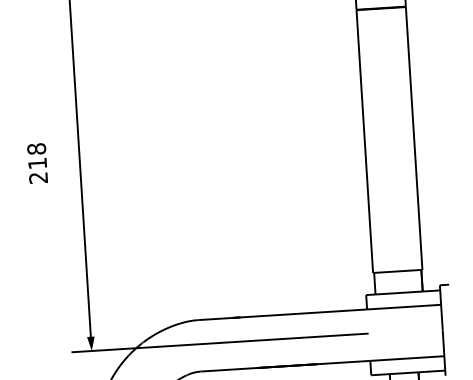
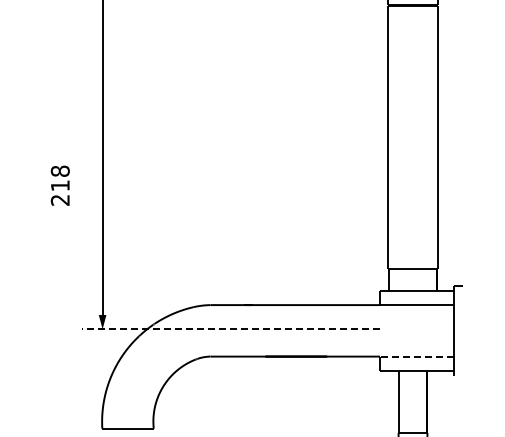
text: (36, 163) -> (59, 185), moved
line: (220, 343) -> (231, 329), solid -> dashed
line: (406, 358) -> (416, 356), solid -> dashed

